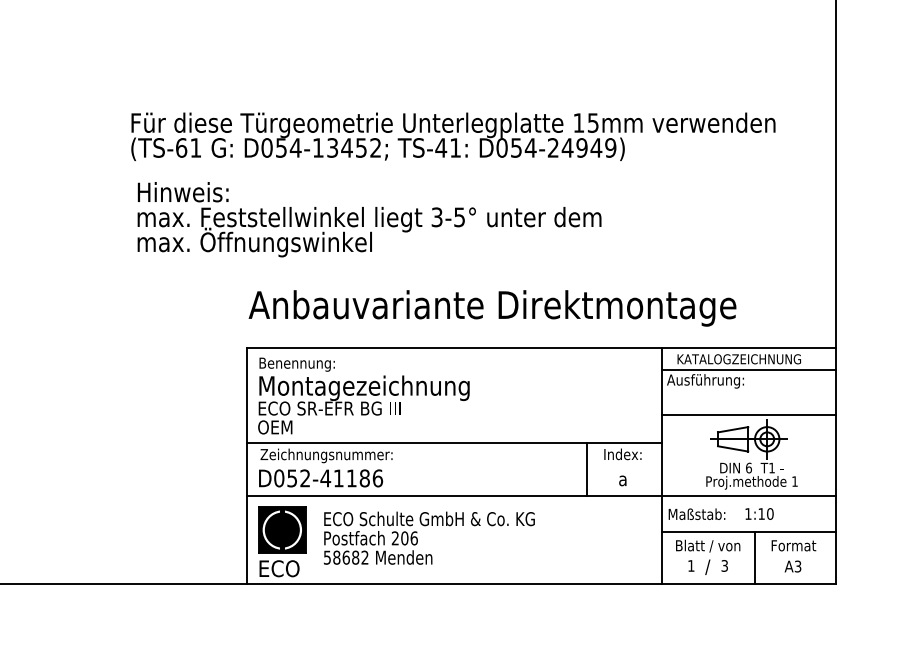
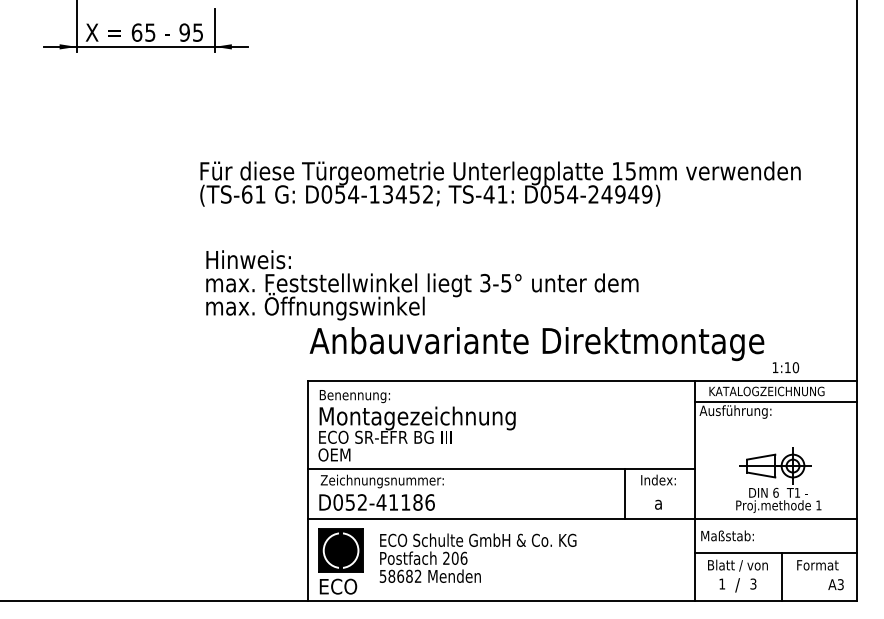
text: (369, 219) -> (422, 285), moved
line: (749, 415) -> (776, 443), removed
text: (759, 513) -> (785, 367), moved
text: (792, 566) -> (835, 584), moved

